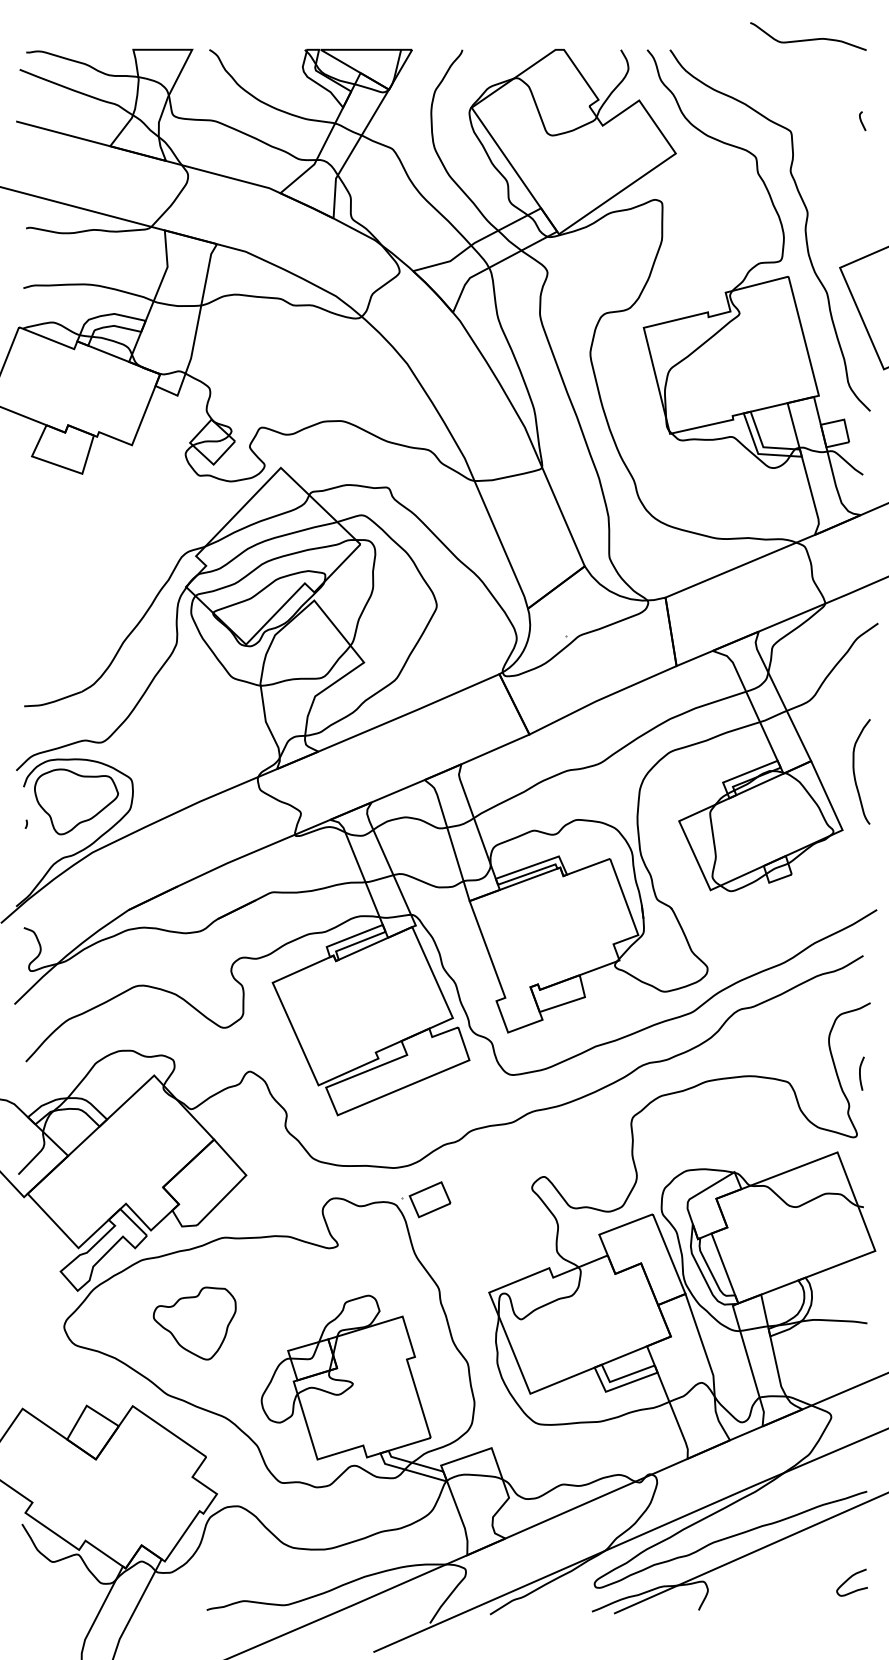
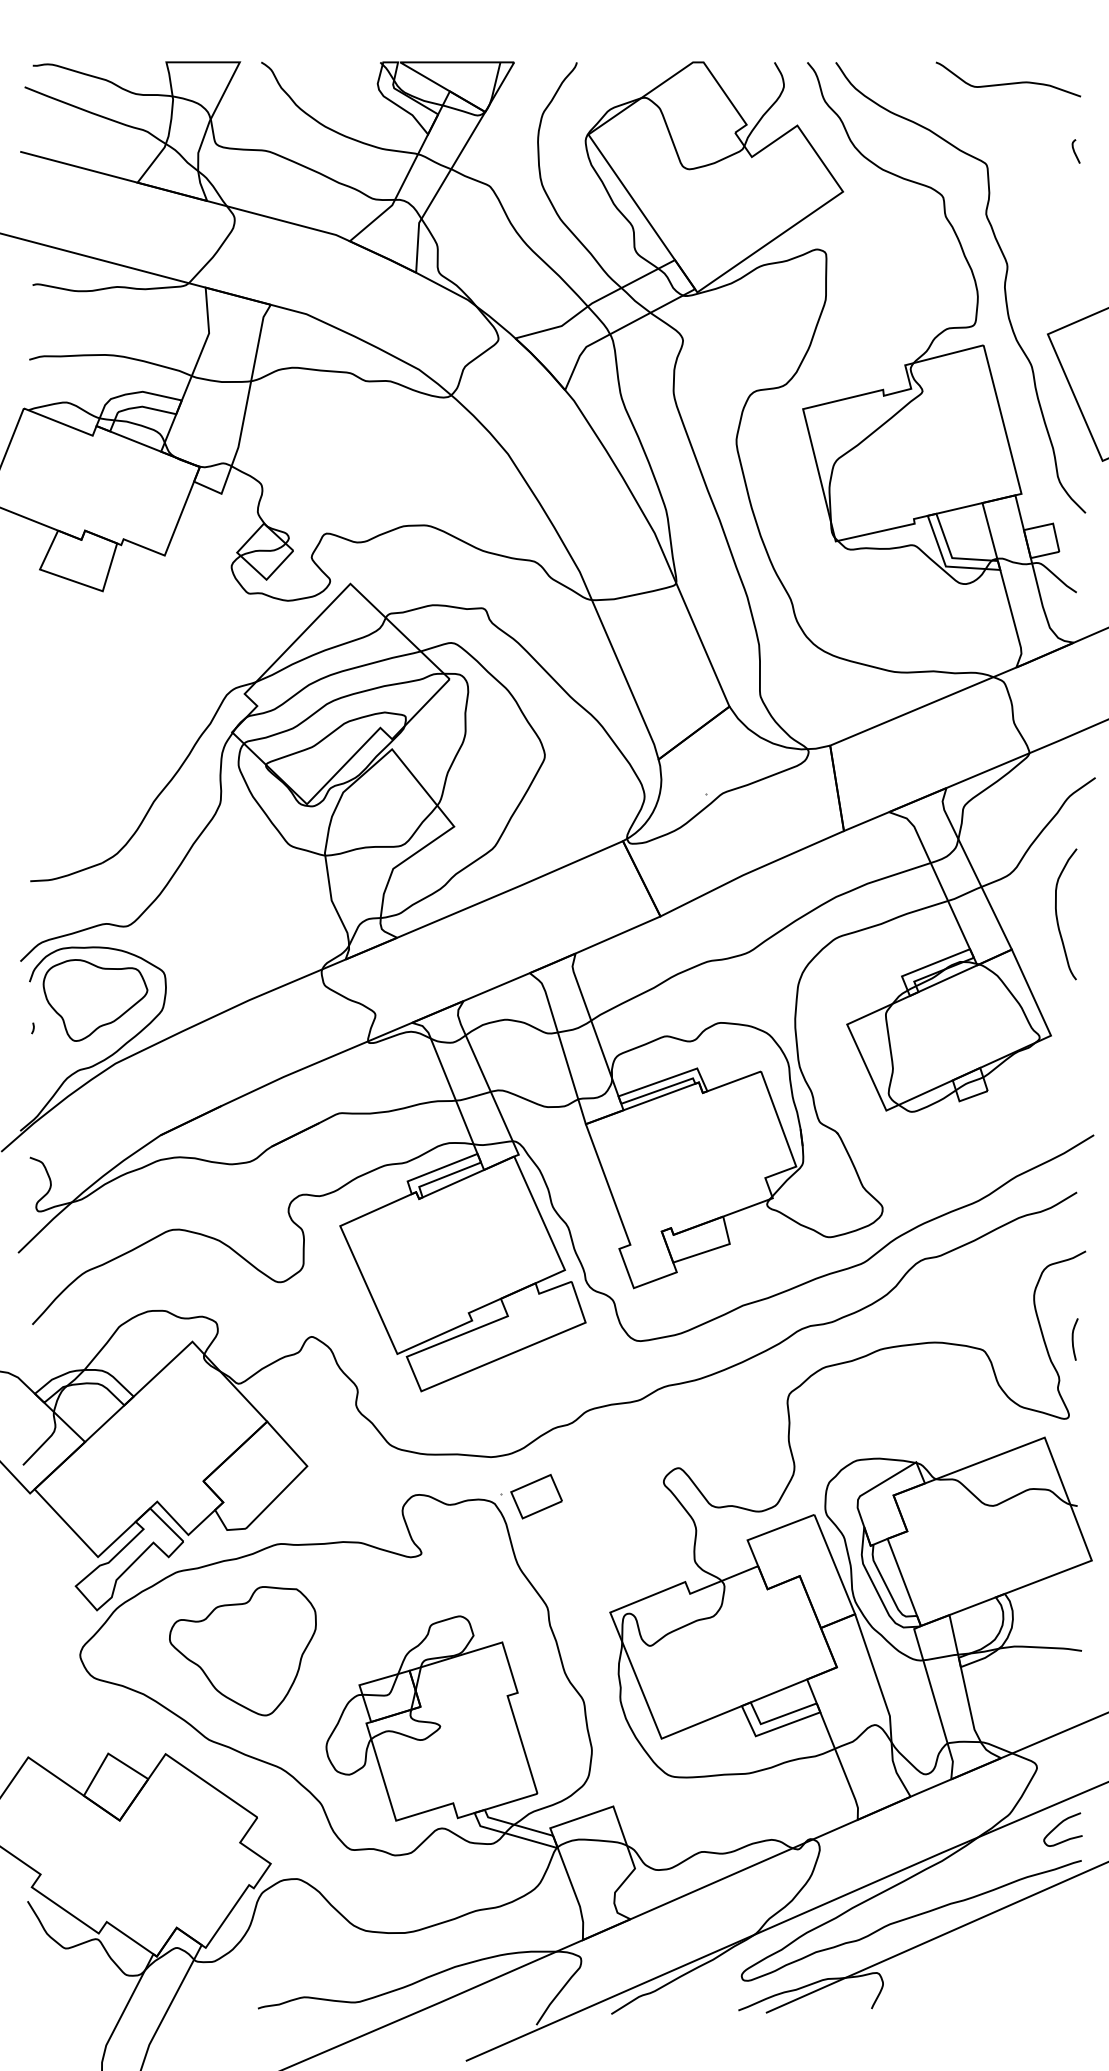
curve: (808, 39) -> (1008, 83), moved
curve: (855, 774) -> (1058, 917), moved
part: (194, 1323) -> (242, 1651), size x1.43
curve: (849, 1579) -> (1059, 1825), moved

